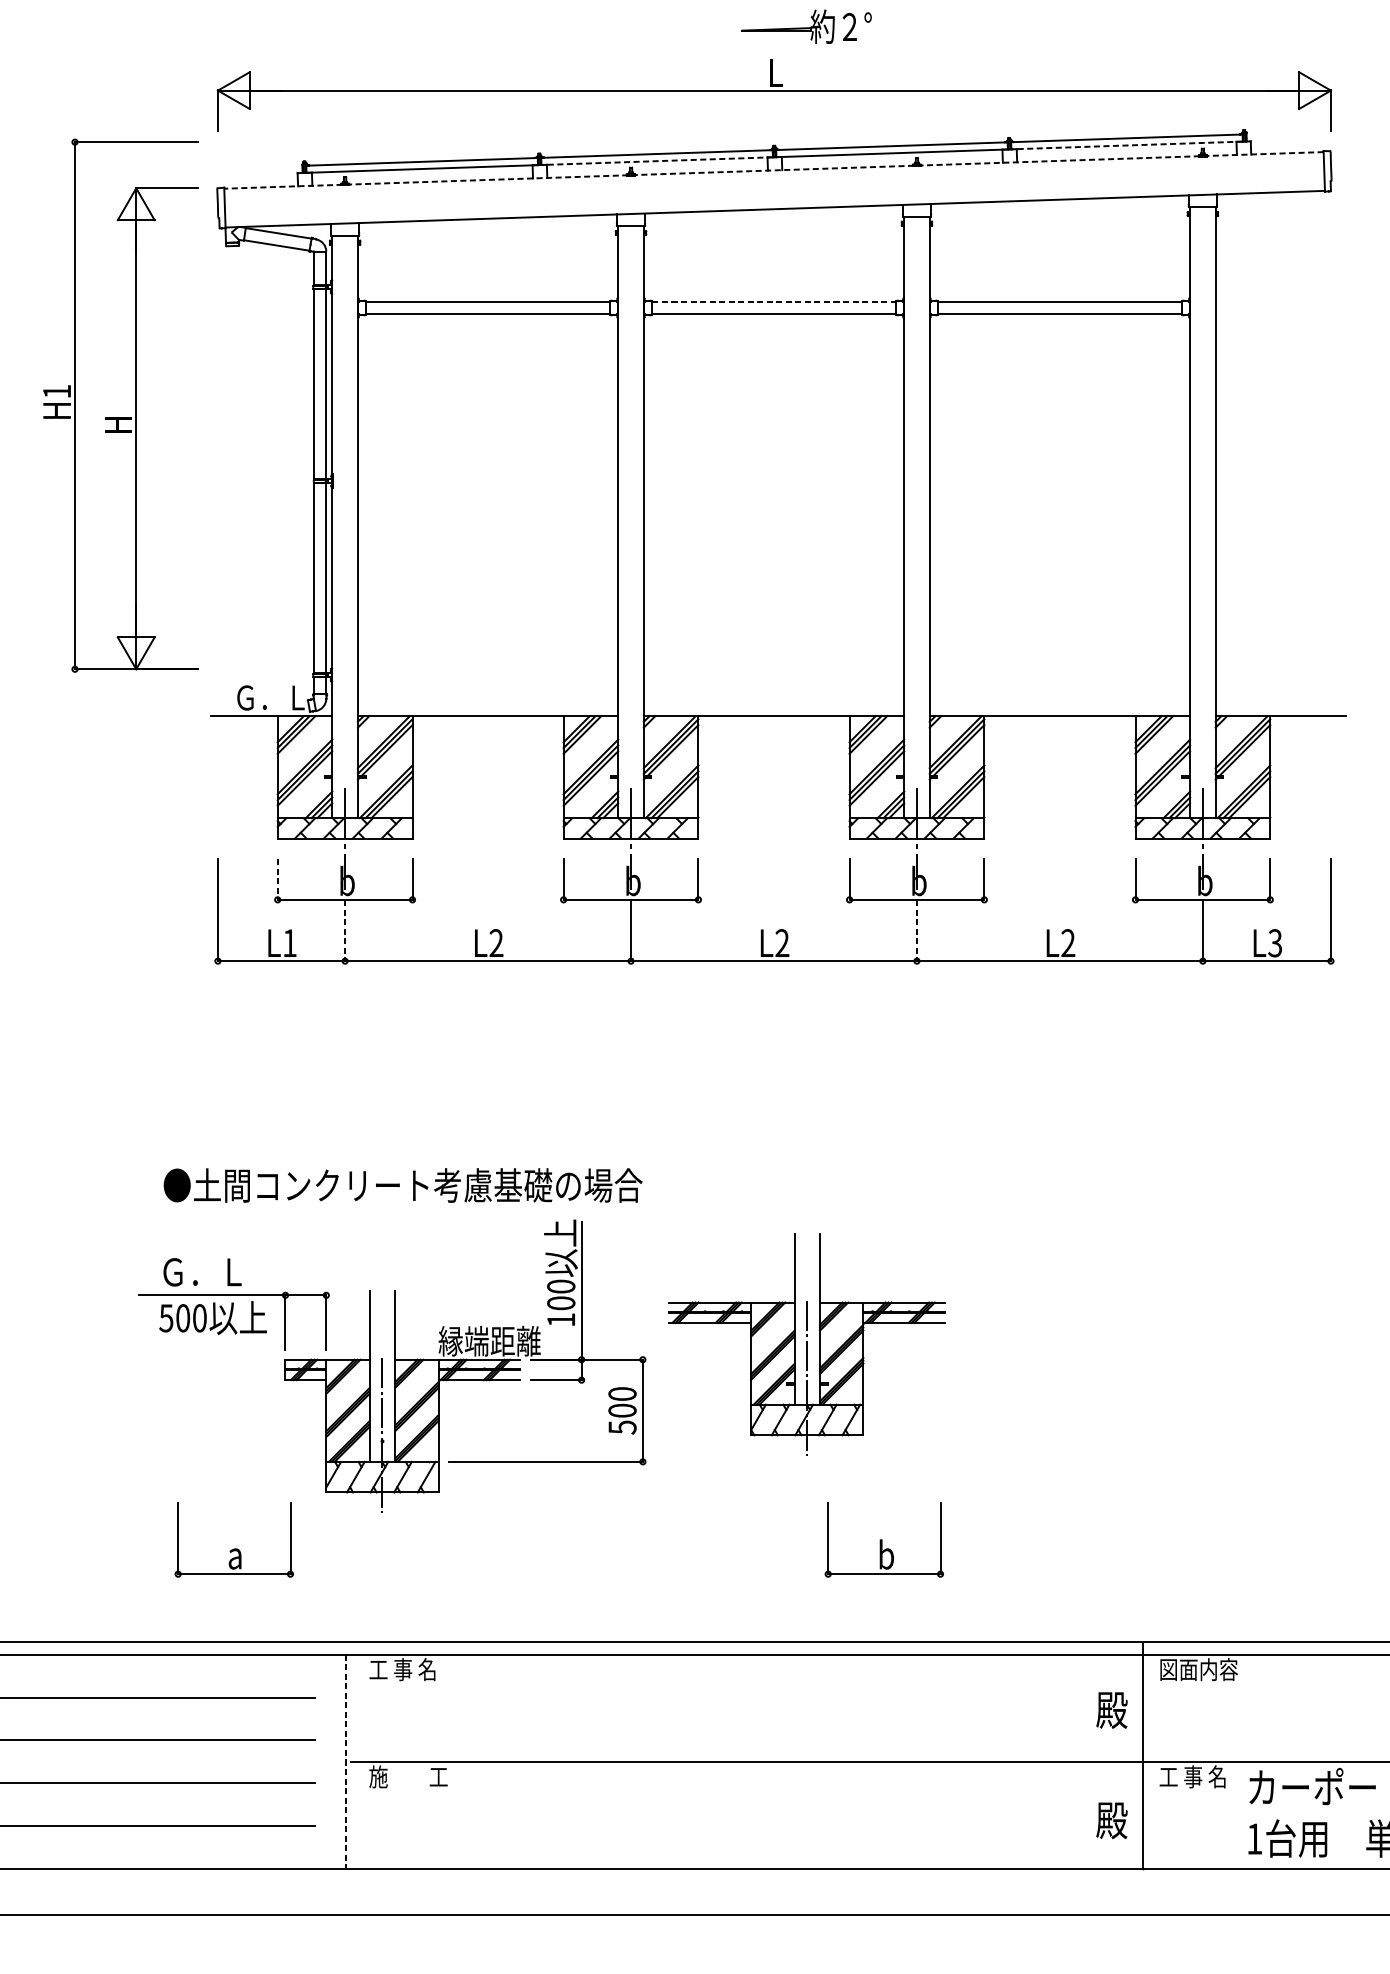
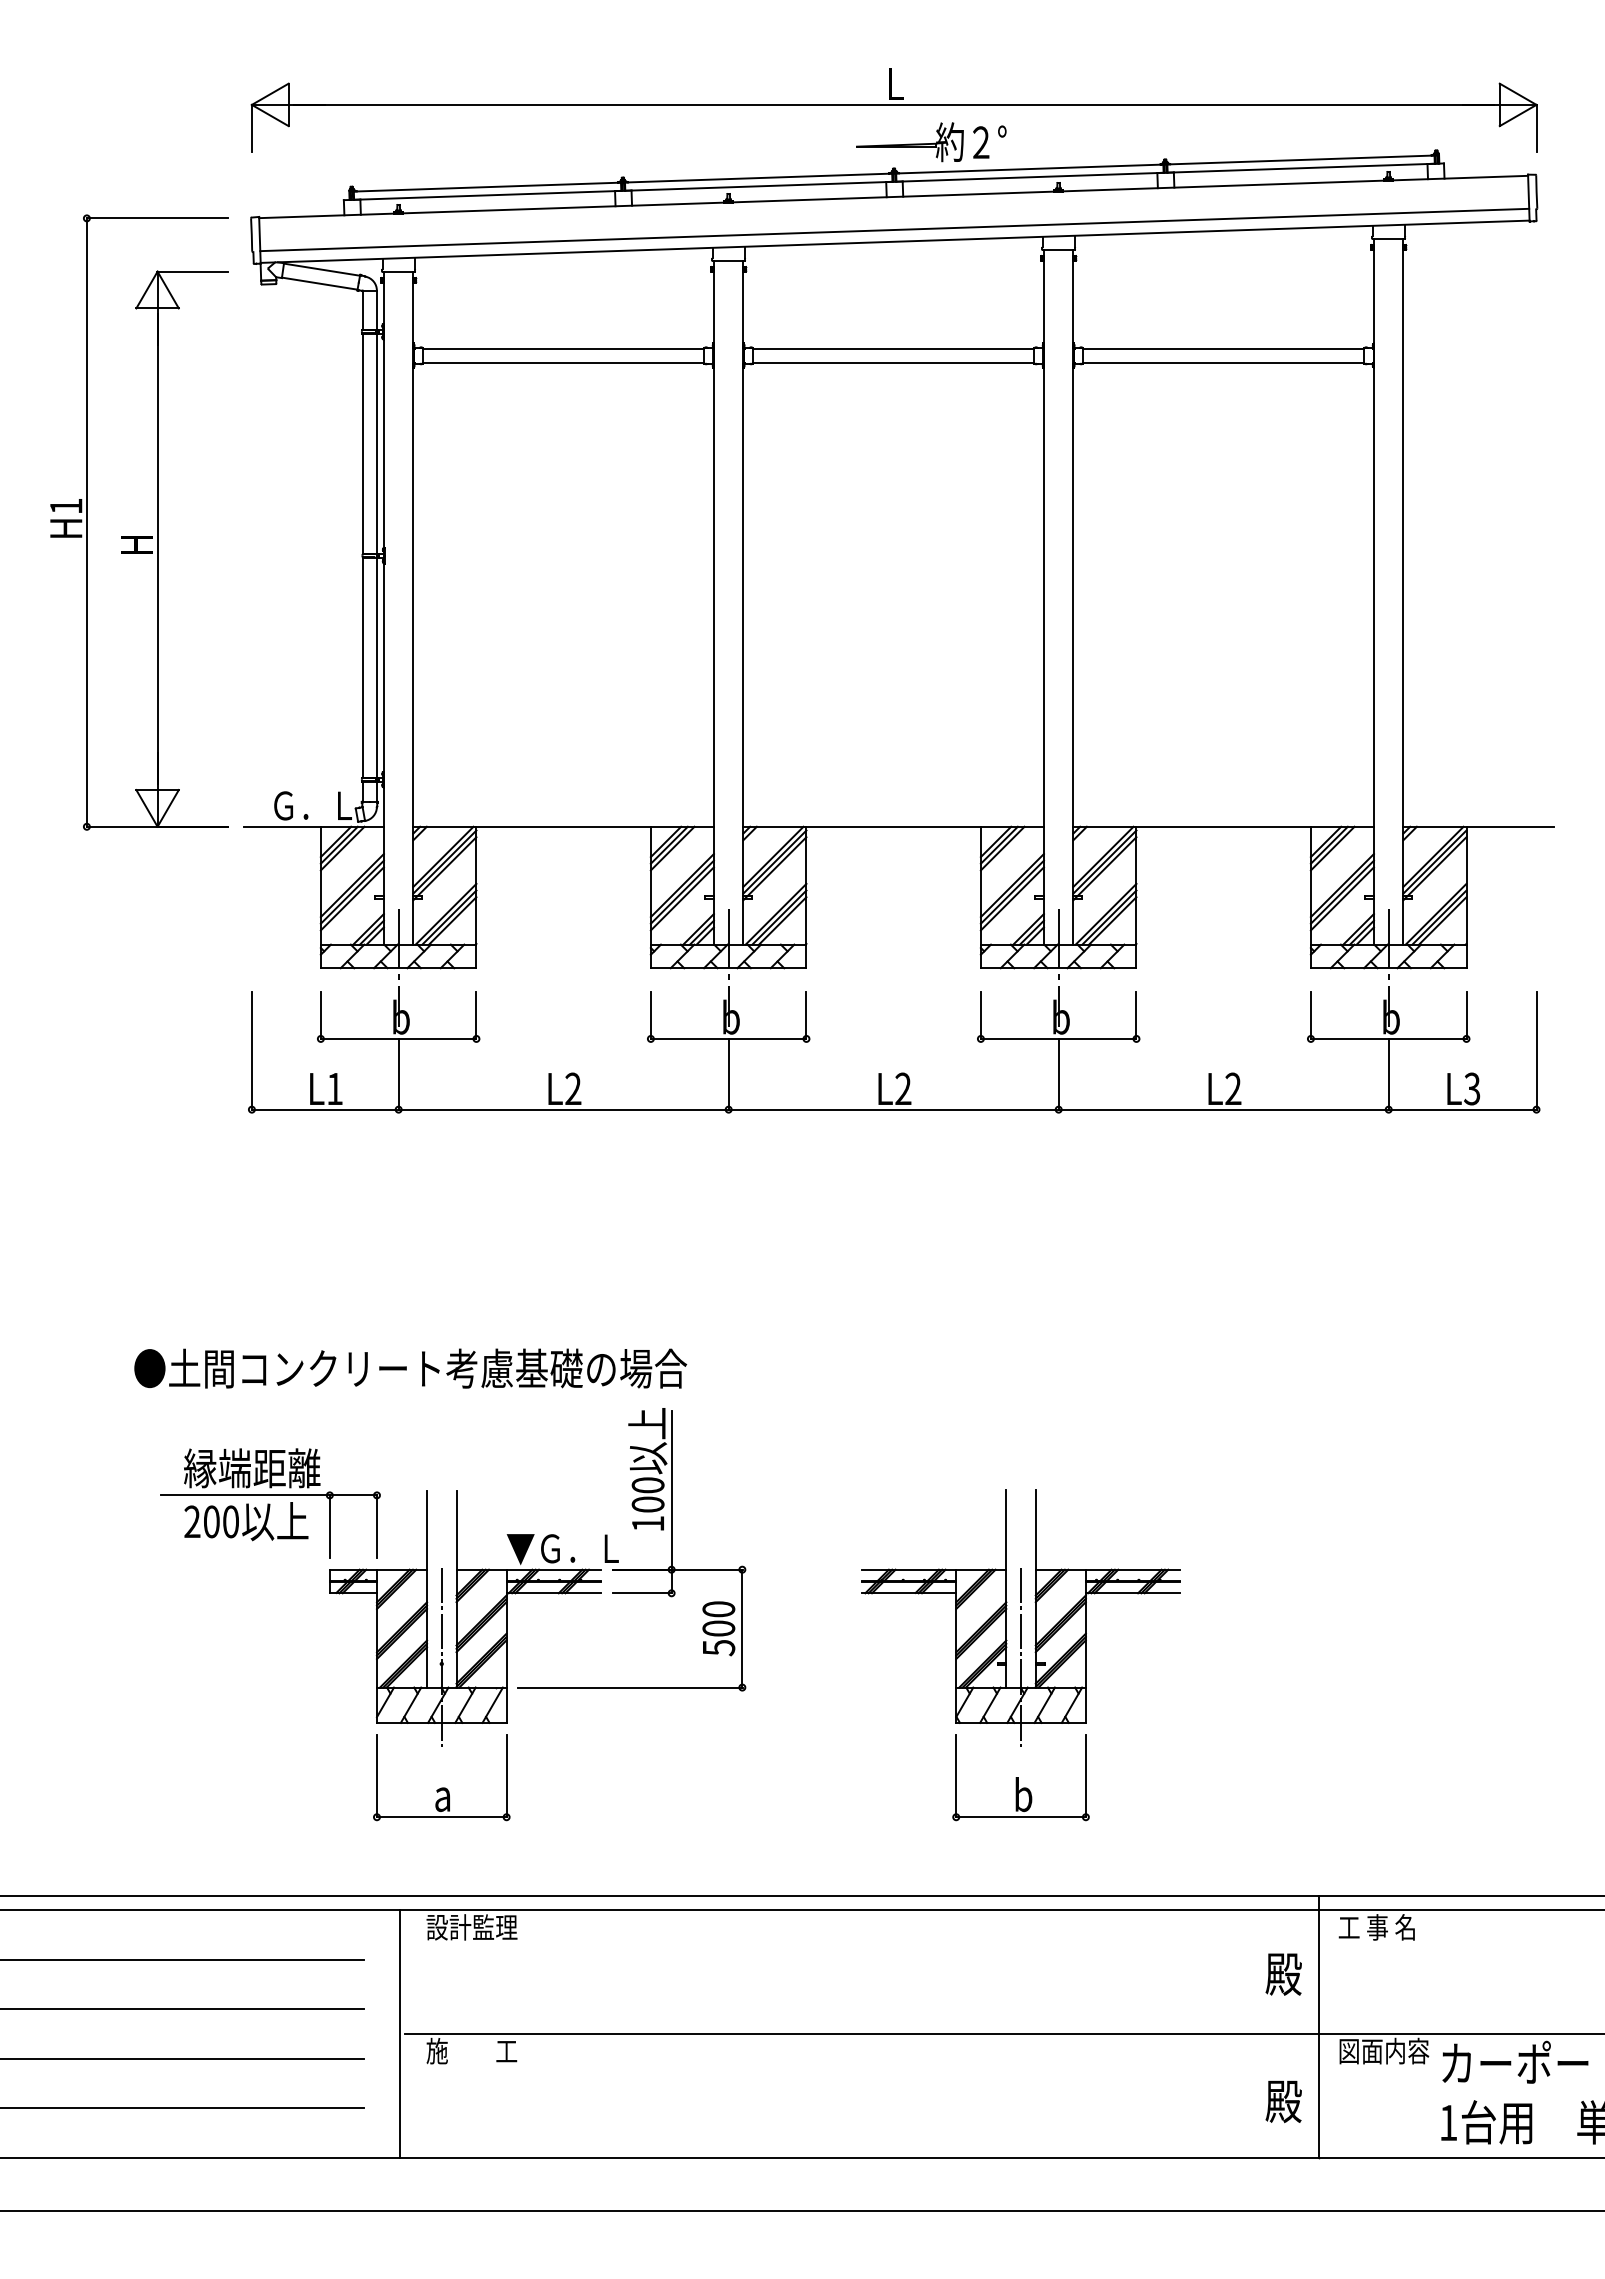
part: (806, 27) -> (931, 142), moved
line: (1127, 145) -> (1301, 168), dashed -> solid
line: (656, 161) -> (758, 186), dashed -> solid
line: (773, 170) -> (893, 197), dashed -> solid
line: (774, 198) -> (894, 229), added
line: (774, 301) -> (894, 348), dashed -> solid
part: (120, 417) -> (139, 536), moved
line: (277, 879) -> (320, 1015), dashed -> solid
line: (344, 931) -> (398, 1075), dashed -> solid
line: (916, 931) -> (1058, 1075), dashed -> solid
text: (403, 1185) -> (410, 1368), moved
text: (218, 1272) -> (252, 1468), Ｇ．Ｌ -> 縁端距離
text: (166, 1317) -> (192, 1521), 500 -> 200
text: (489, 1341) -> (565, 1548), 縁端距離 -> ▼Ｇ．Ｌ
part: (806, 1343) -> (1020, 1617), moved
part: (234, 1548) -> (441, 1787), moved
text: (408, 1669) -> (471, 1927), 工 事 名 -> 設計監理
text: (1198, 1669) -> (1383, 1927), 図面内容 -> 工 事 名
line: (345, 1761) -> (399, 2033), dashed -> solid
text: (1198, 1776) -> (1383, 2050), 工 事 名 -> 図面内容

